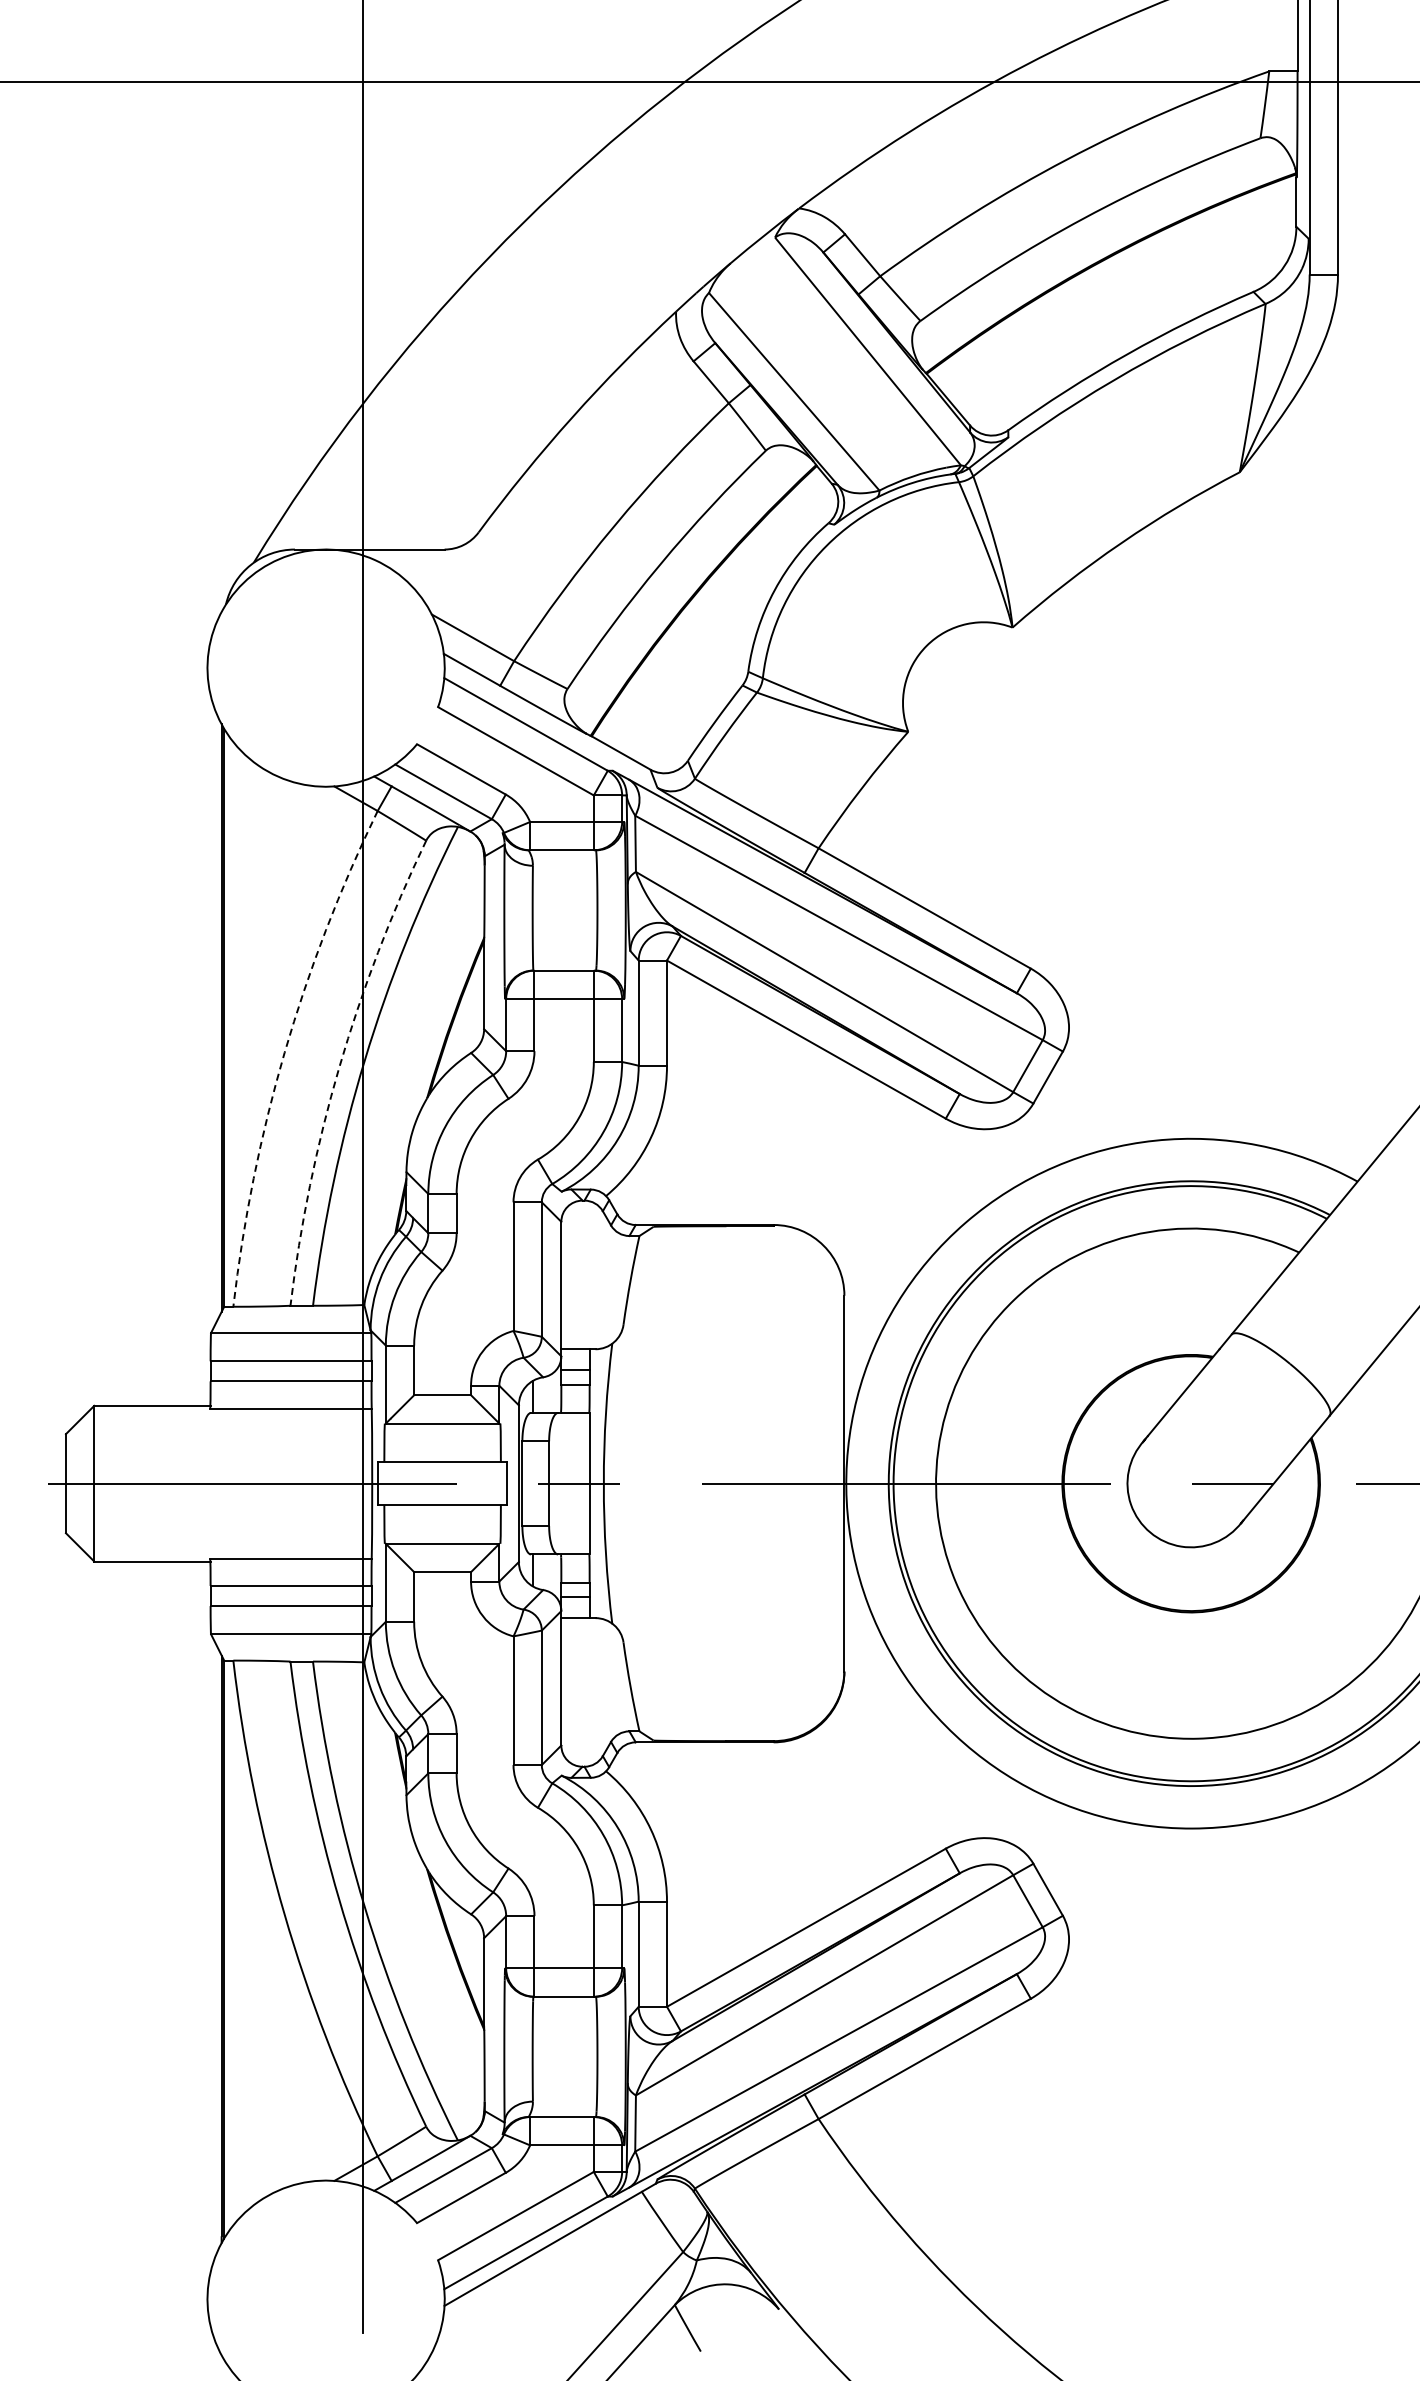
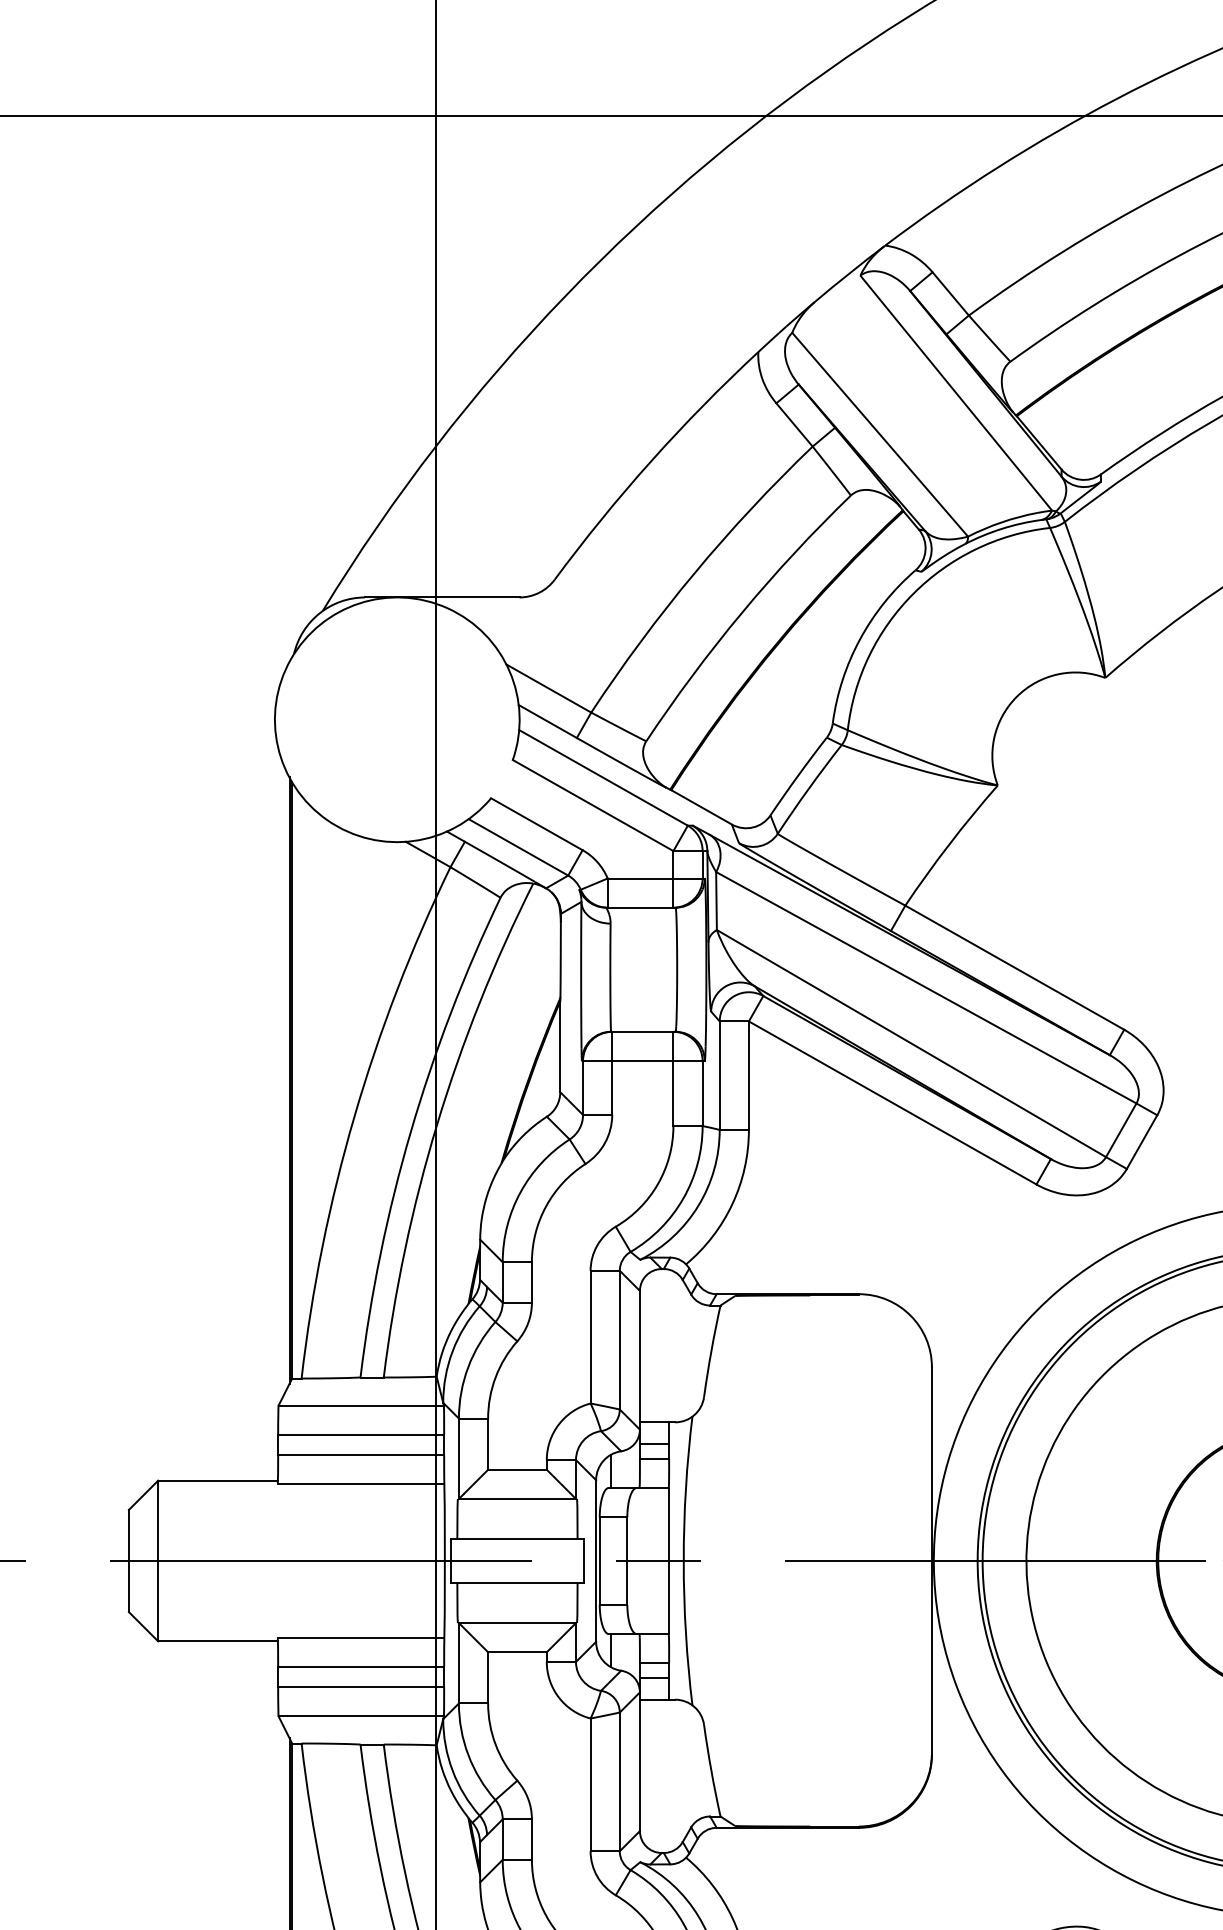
arc: (284, 1052) -> (354, 1116), dashed -> solid
arc: (339, 1067) -> (411, 1131), dashed -> solid

